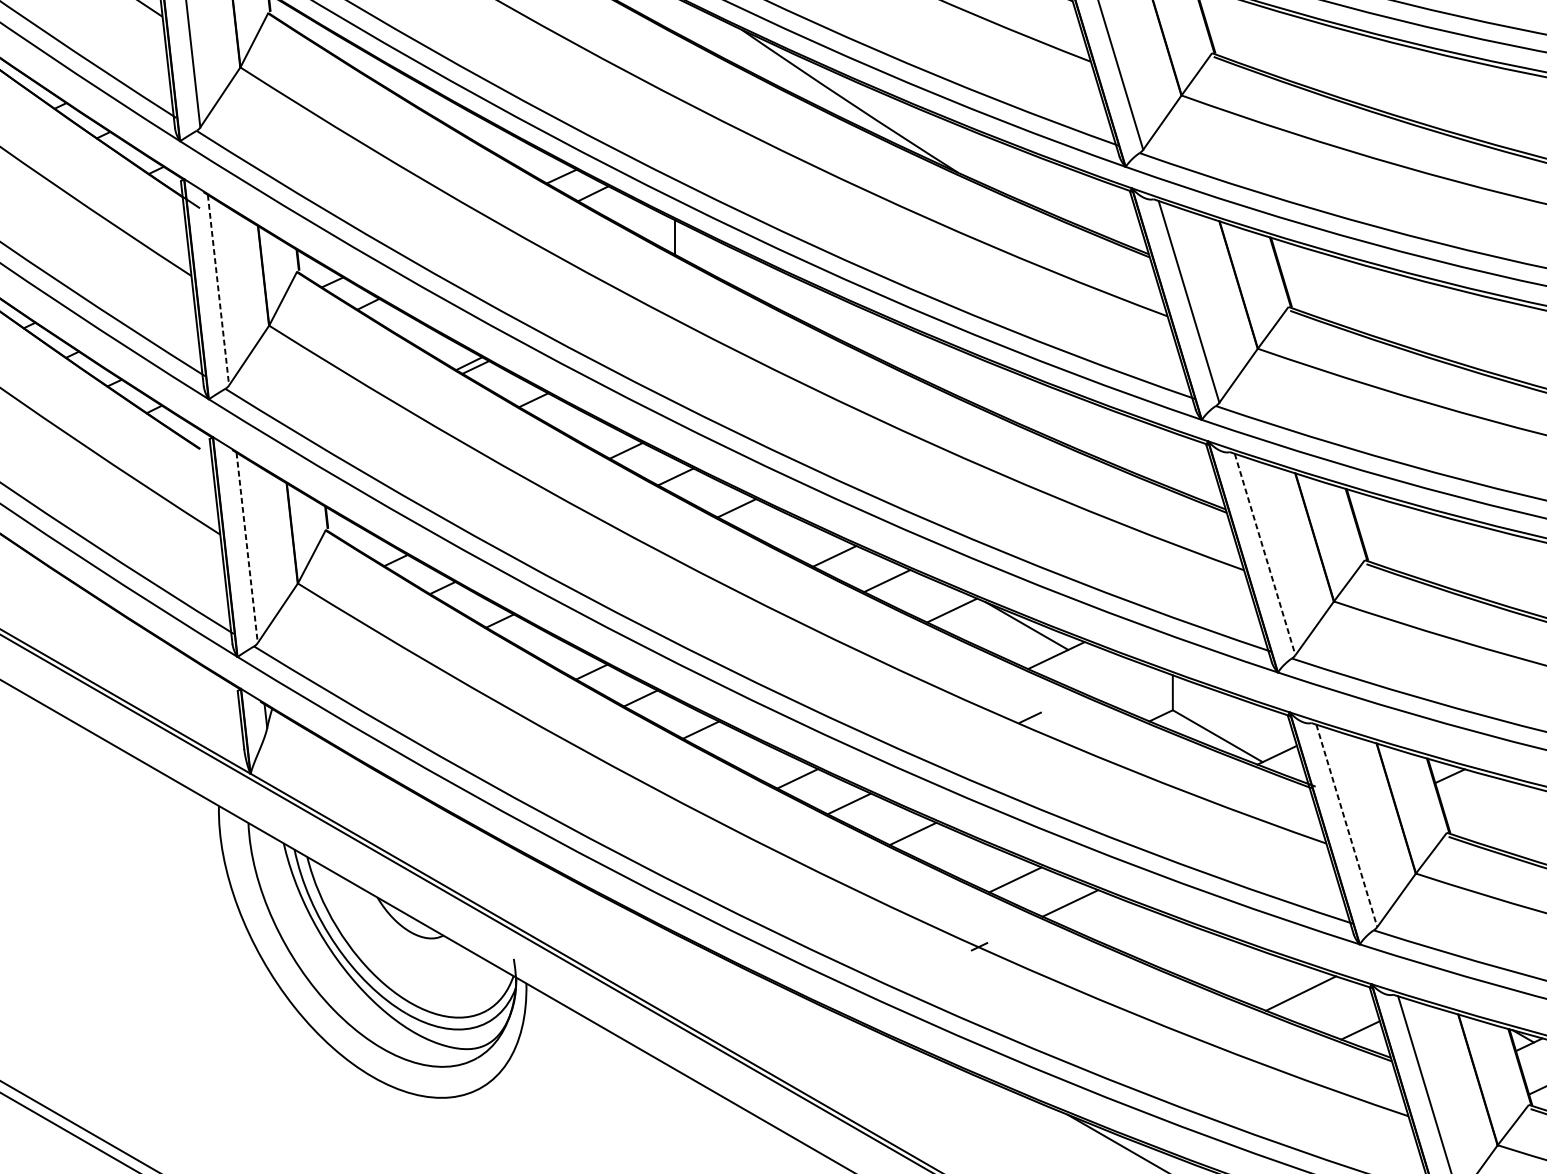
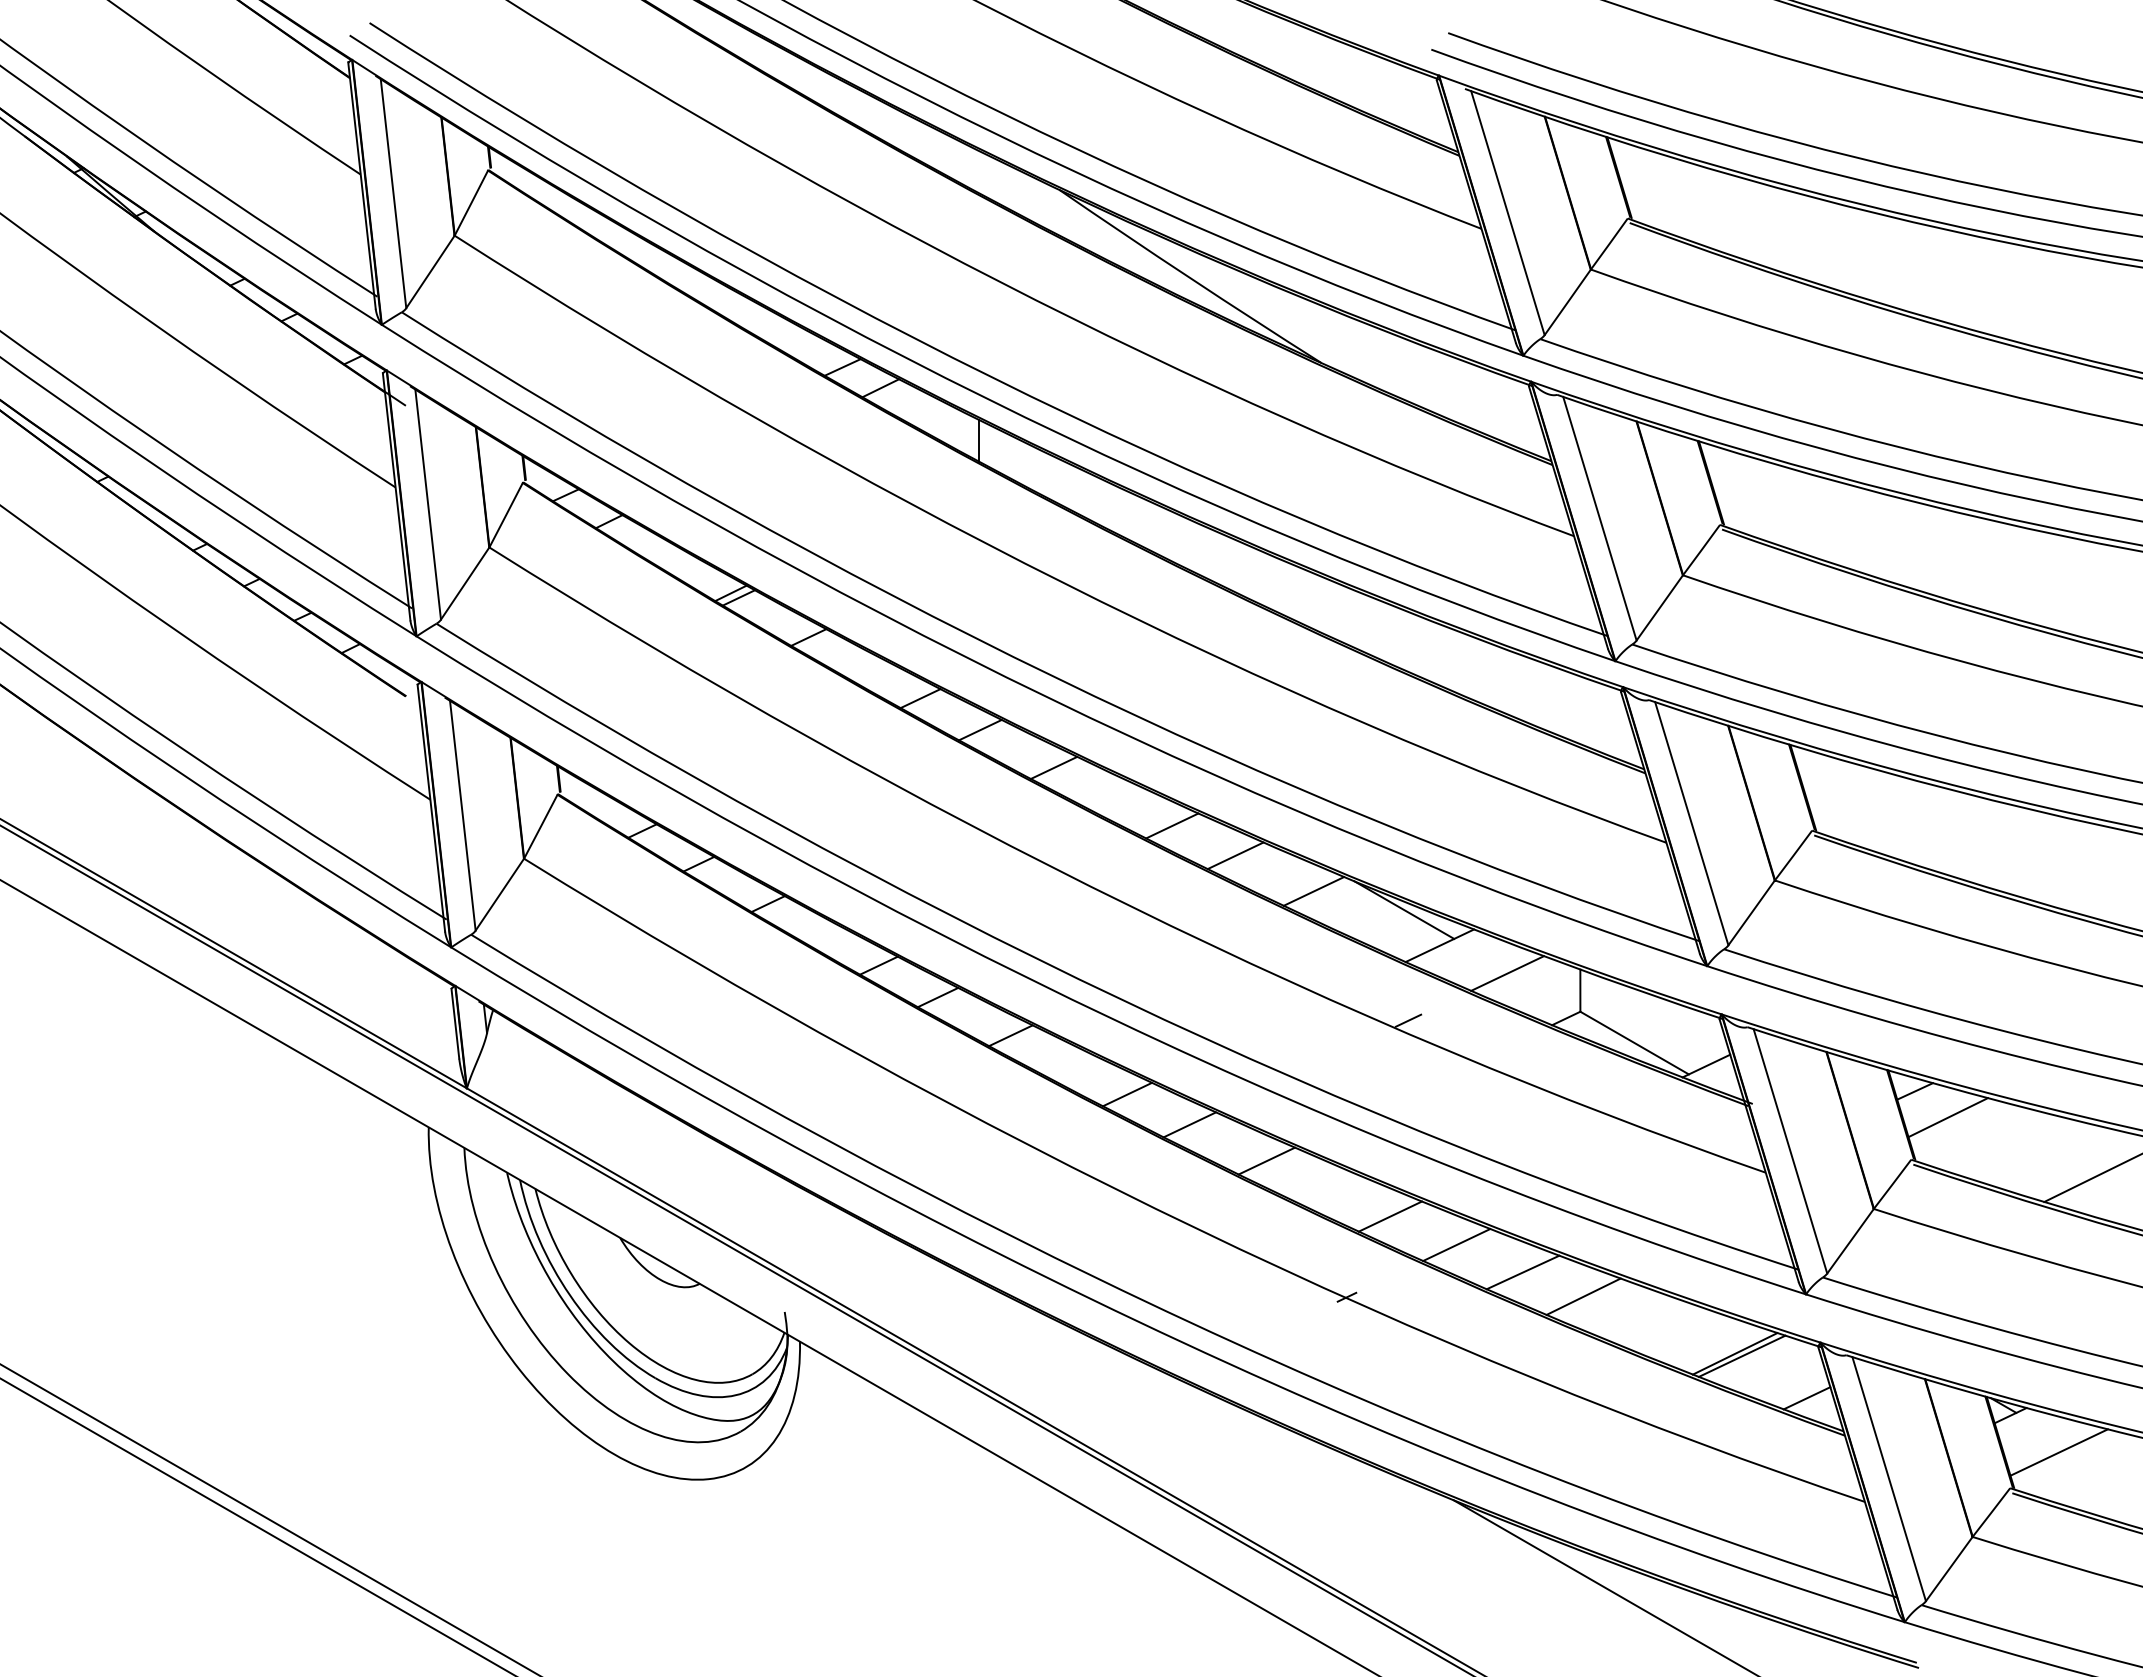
line: (218, 290) -> (428, 504), dashed -> solid
line: (246, 547) -> (462, 815), dashed -> solid
line: (1264, 554) -> (1691, 823), dashed -> solid
line: (1112, 678) -> (1507, 973), added
line: (1476, 797) -> (1947, 1117), added
line: (1346, 825) -> (1790, 1151), dashed -> solid
line: (1124, 926) -> (1522, 1272), added
line: (1175, 946) -> (1583, 1296), added
line: (1306, 994) -> (1741, 1355), added

